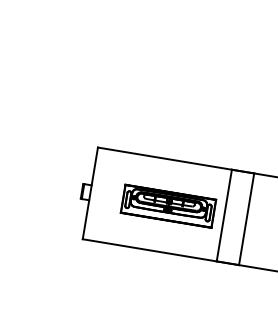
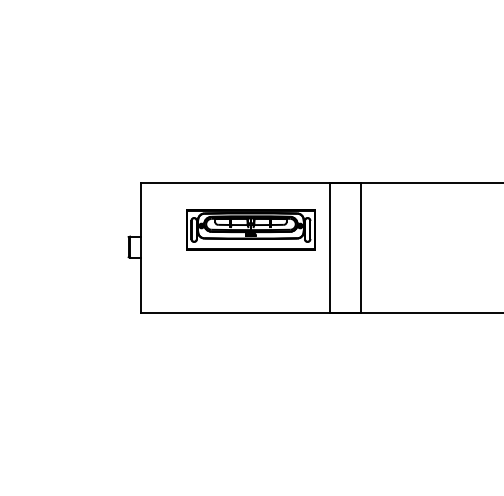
part: (168, 205) -> (250, 229), moved

